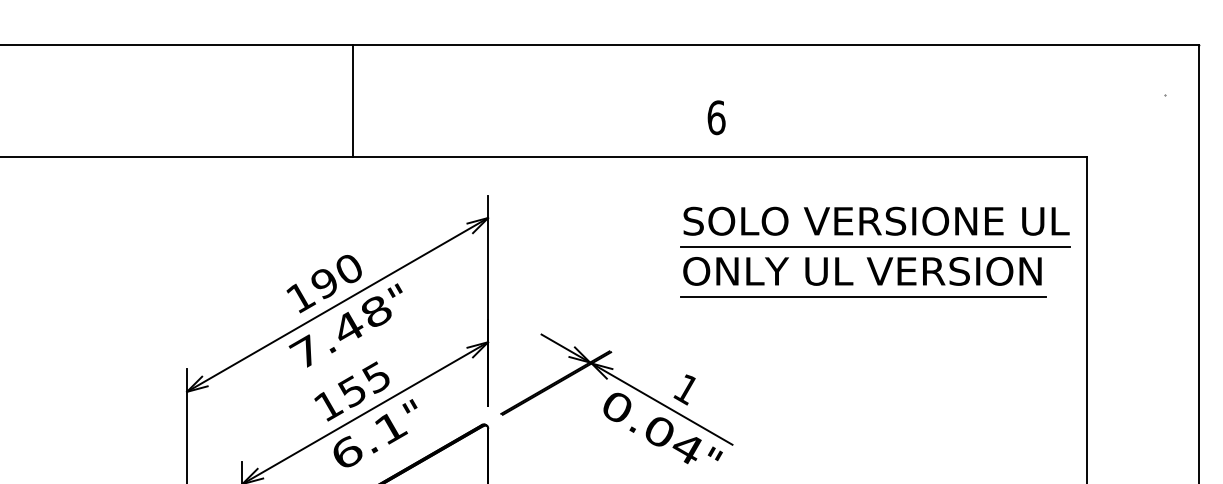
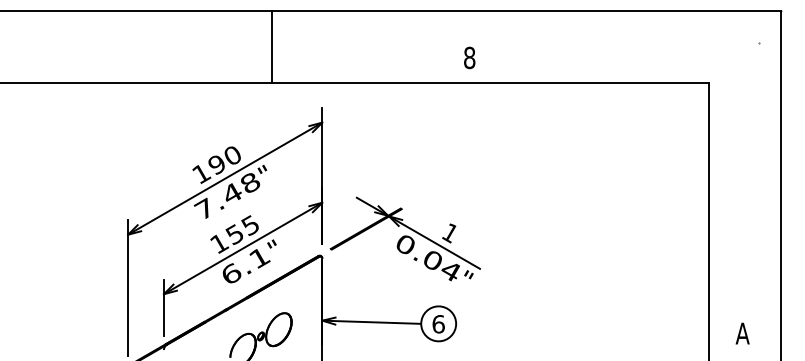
line: (351, 100) -> (271, 46), moved
text: (716, 117) -> (469, 57), 6 -> 8
part: (875, 251) -> (572, 144), removed

